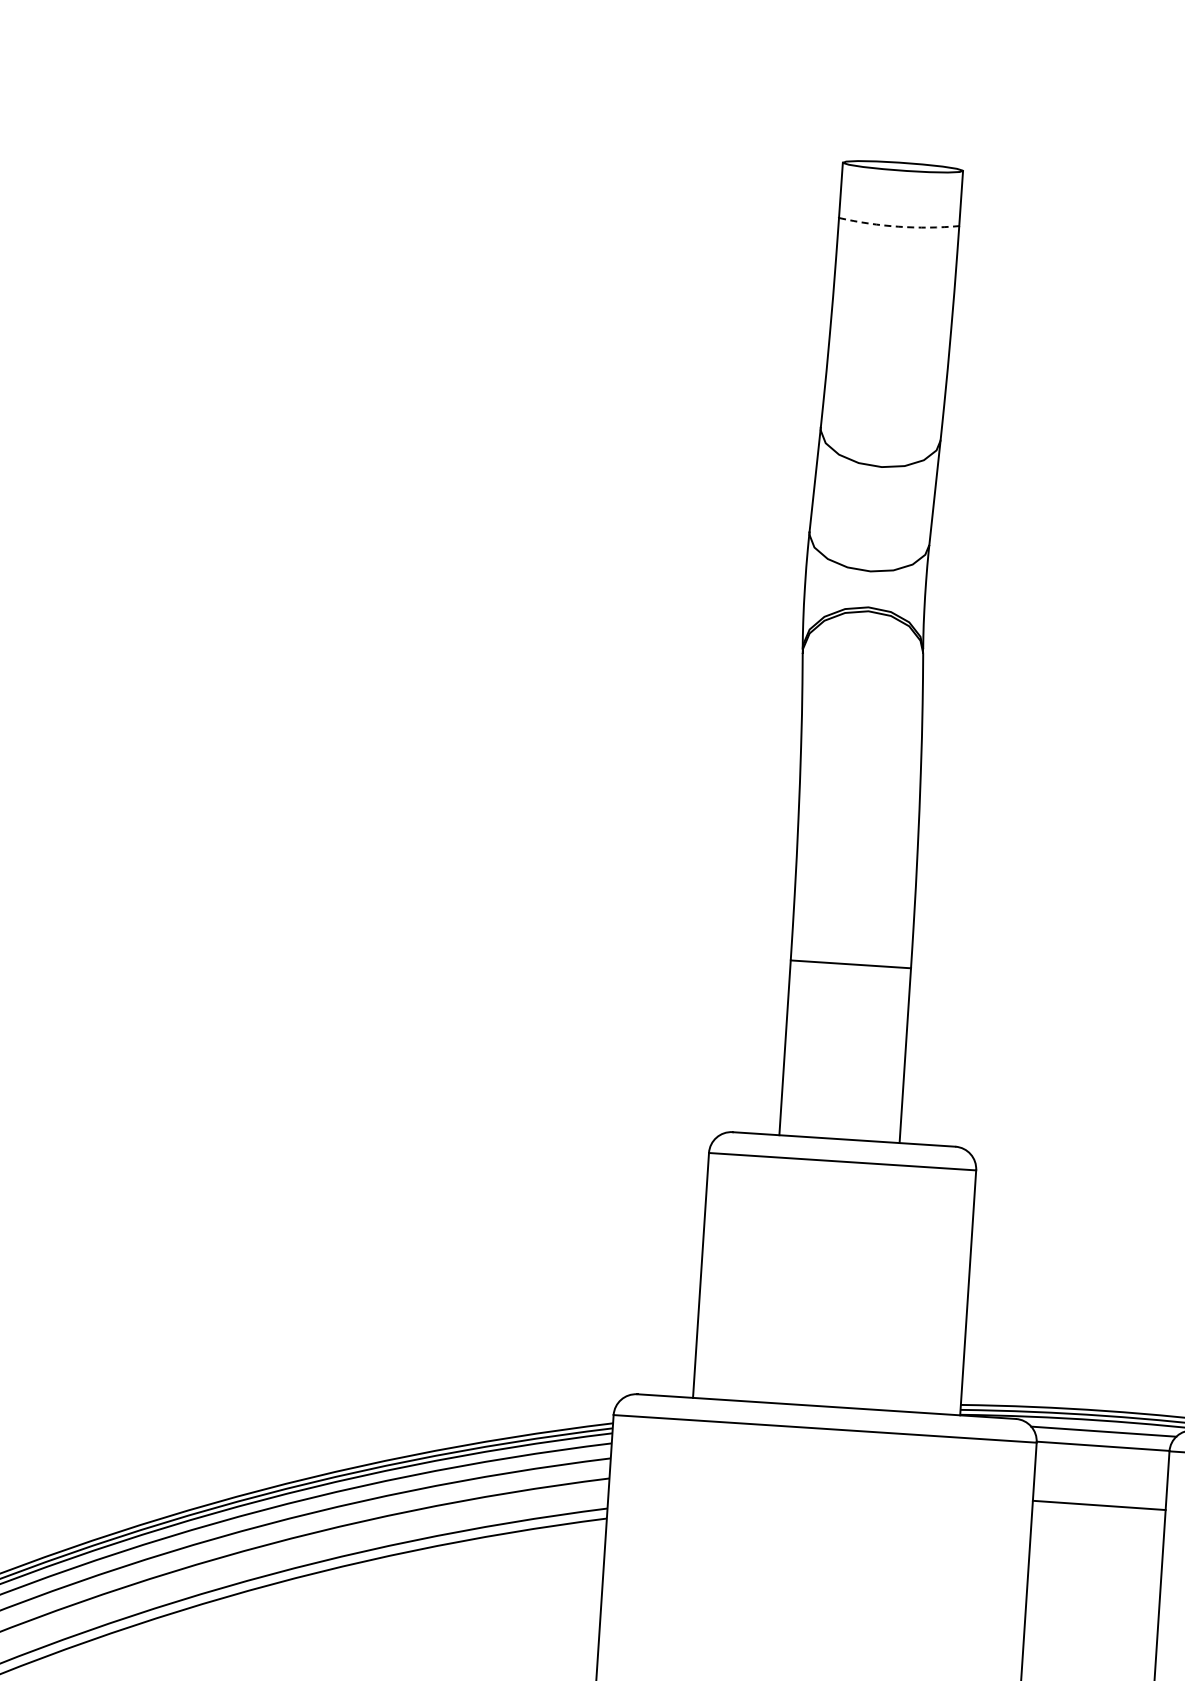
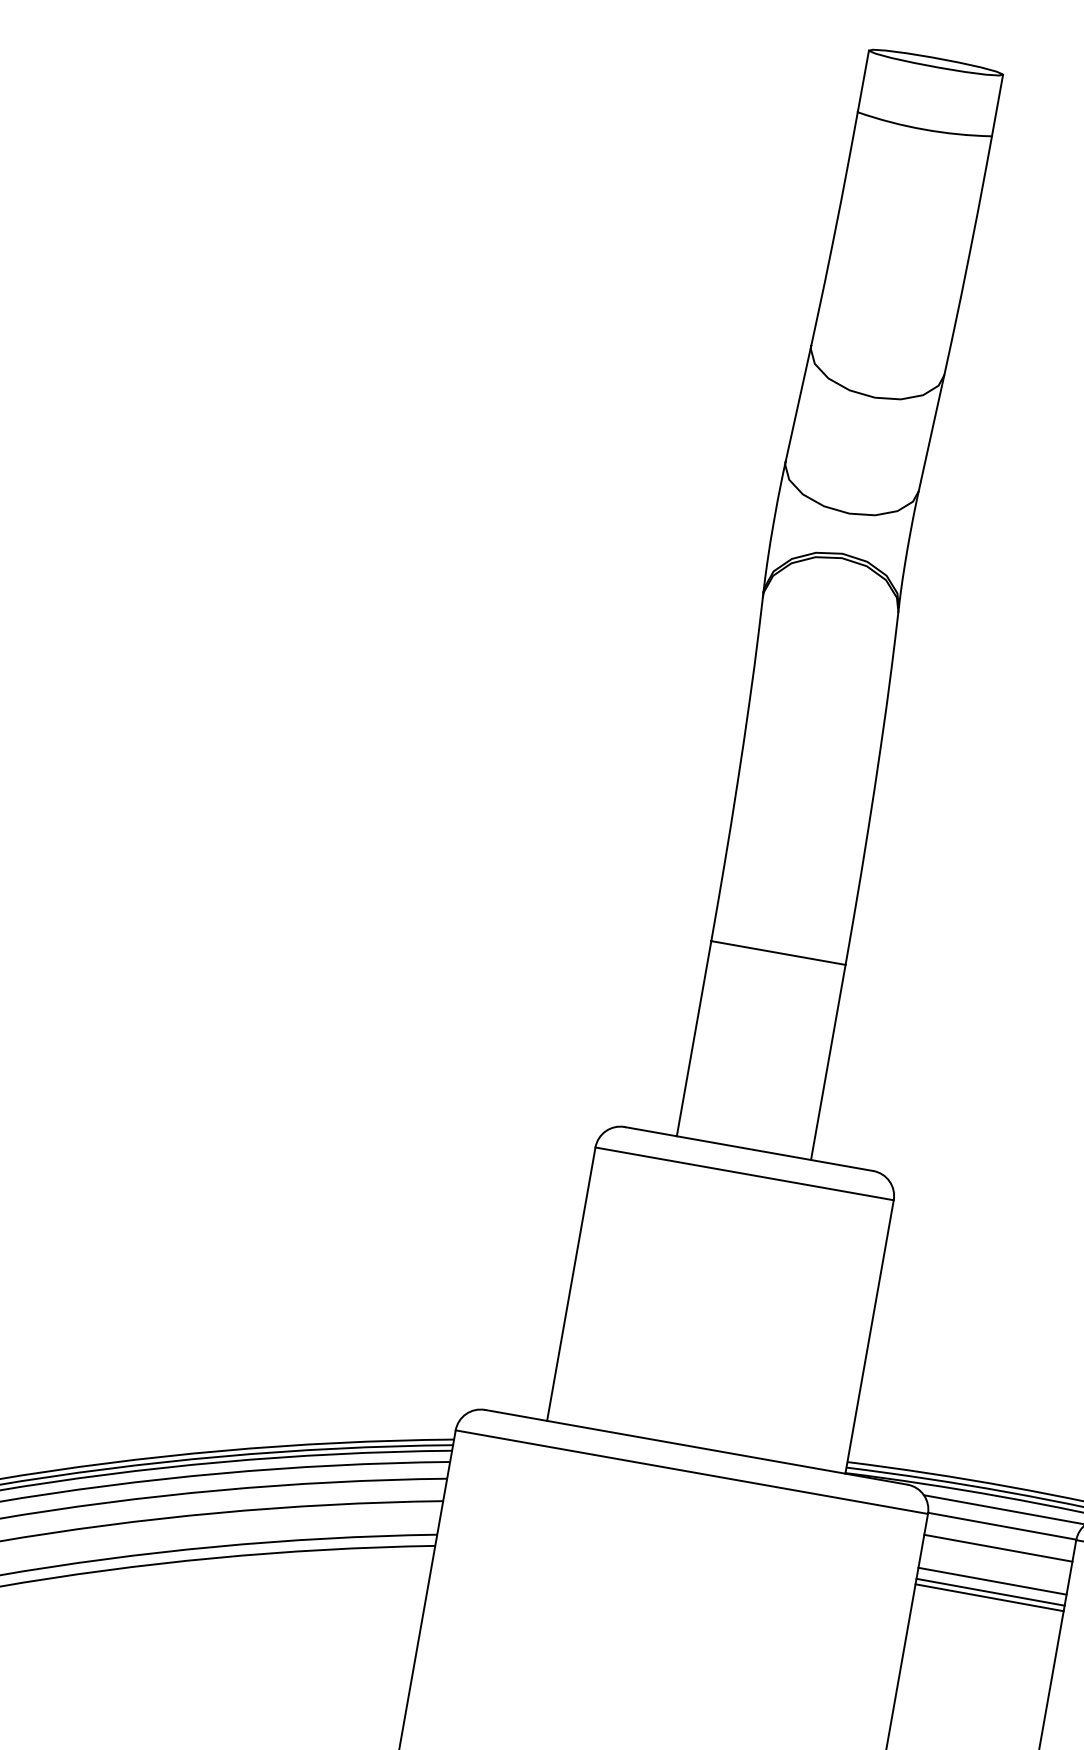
arc: (898, 226) -> (923, 129), dashed -> solid
line: (1101, 1465) -> (998, 1547), added
line: (1099, 1495) -> (992, 1581), added
line: (1098, 1509) -> (989, 1596), added

